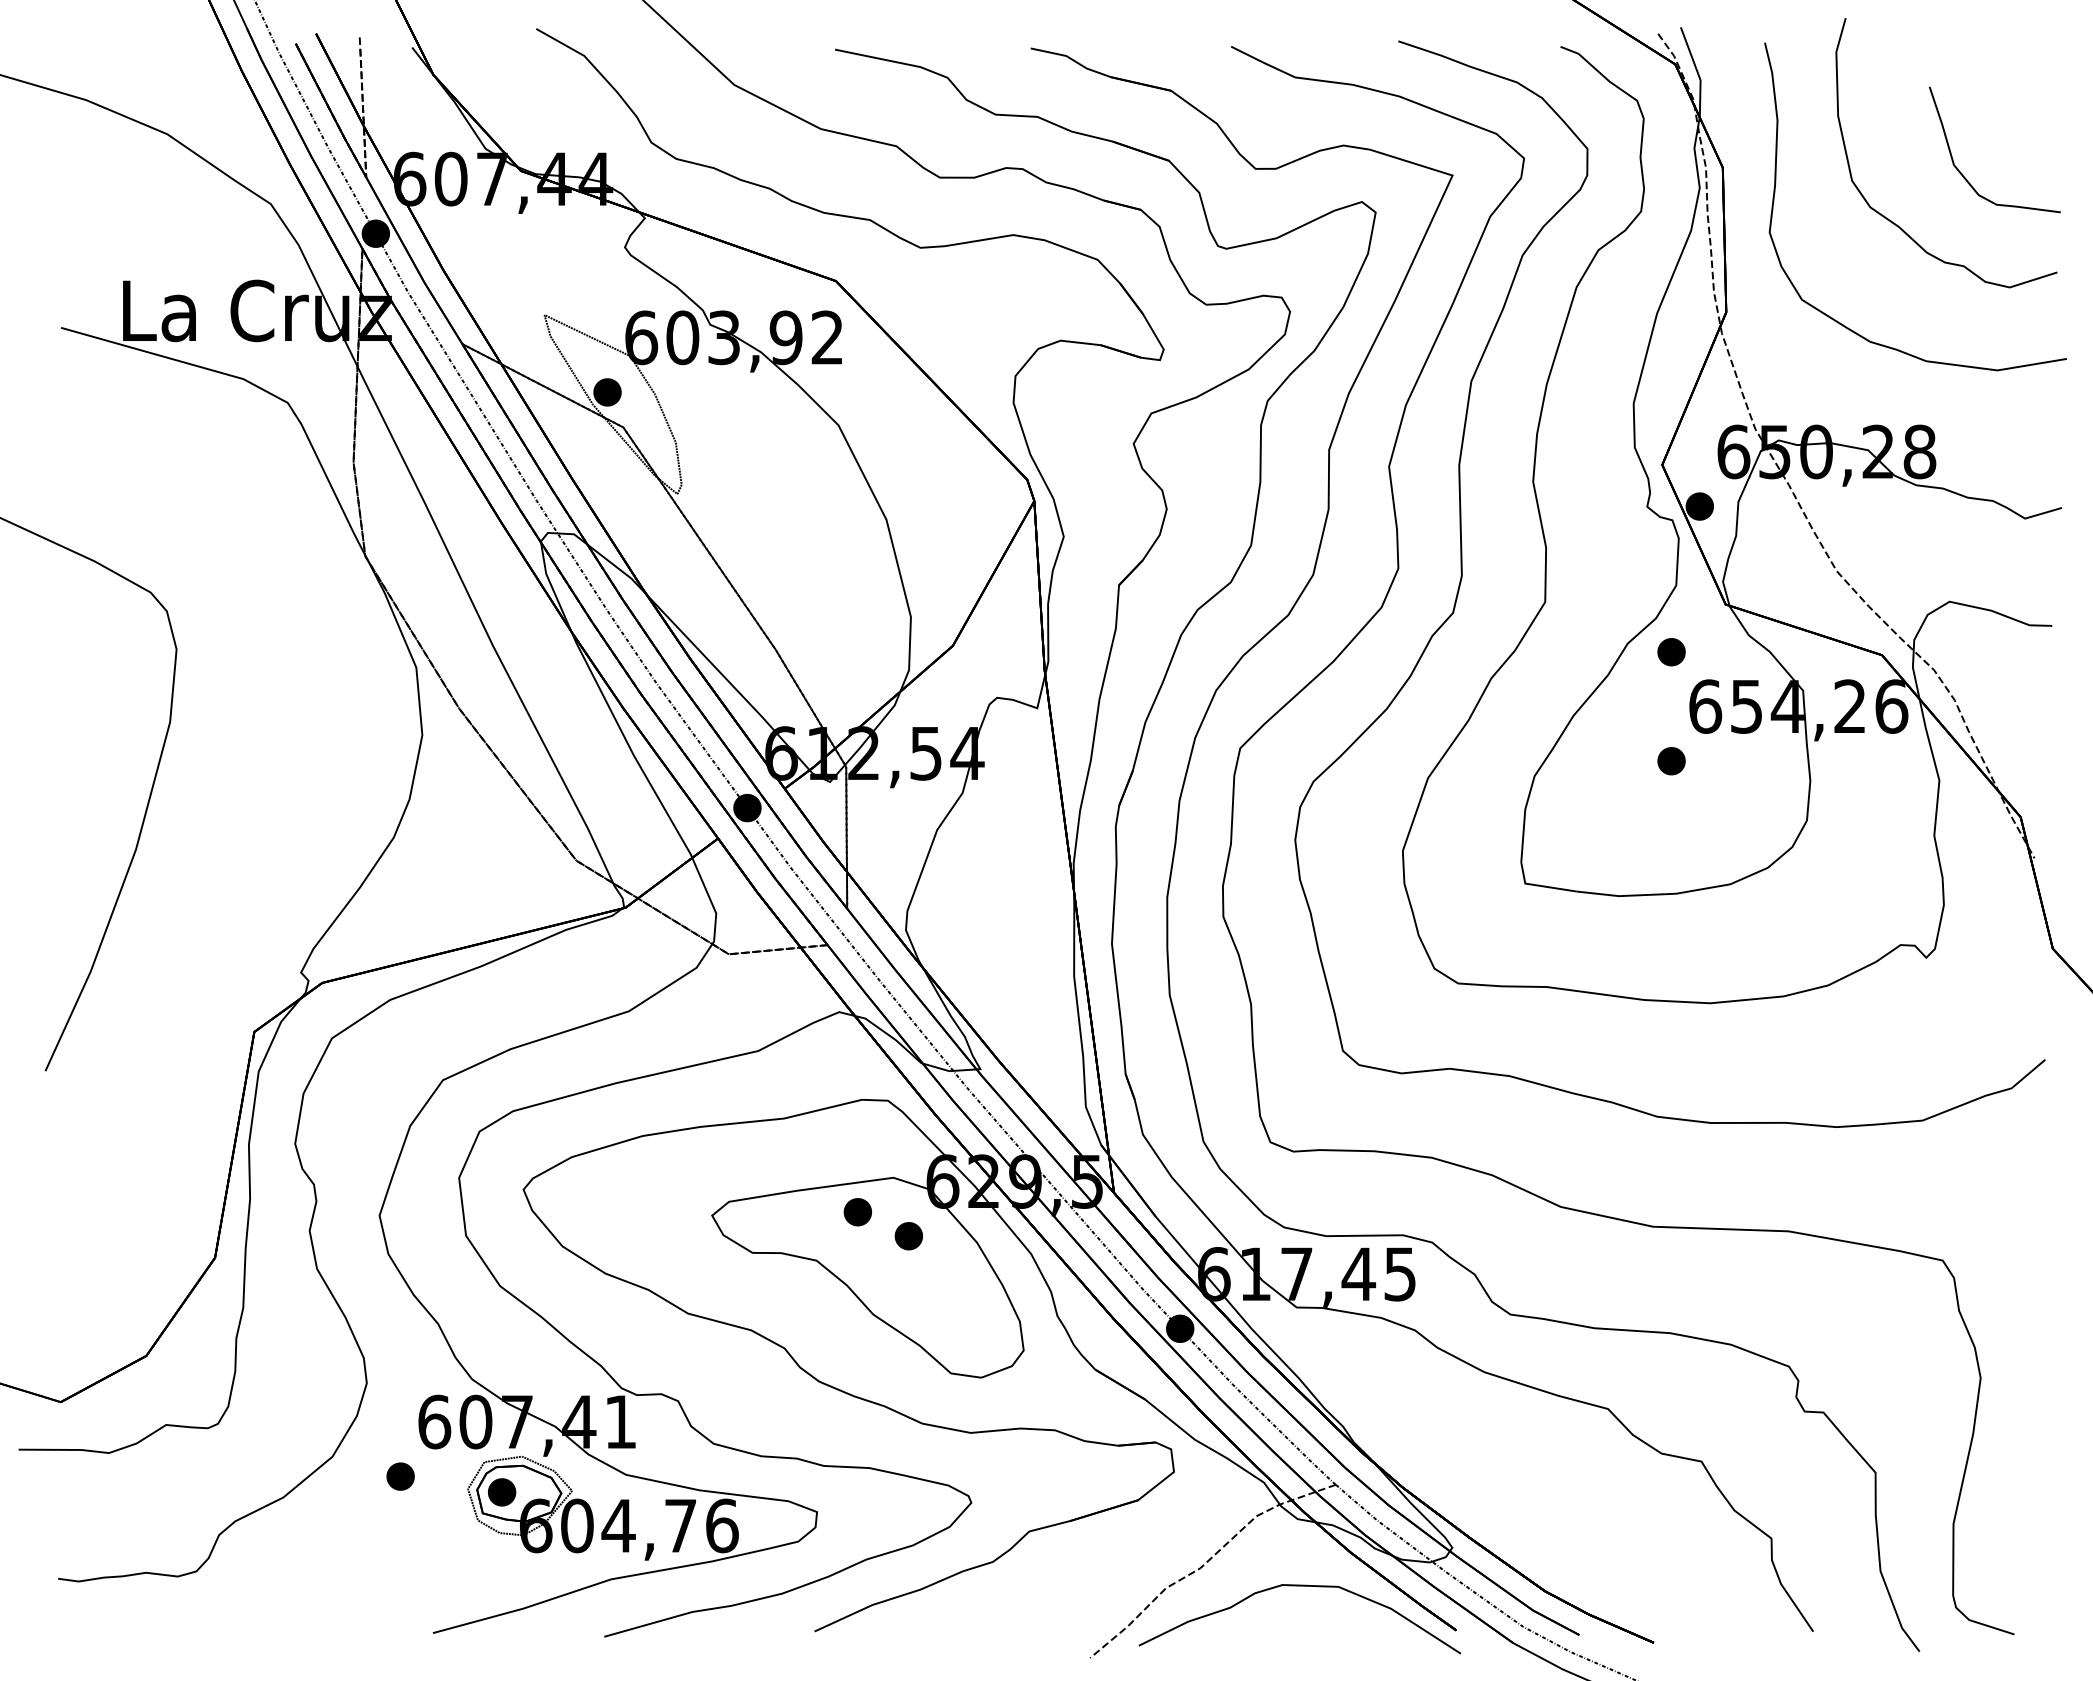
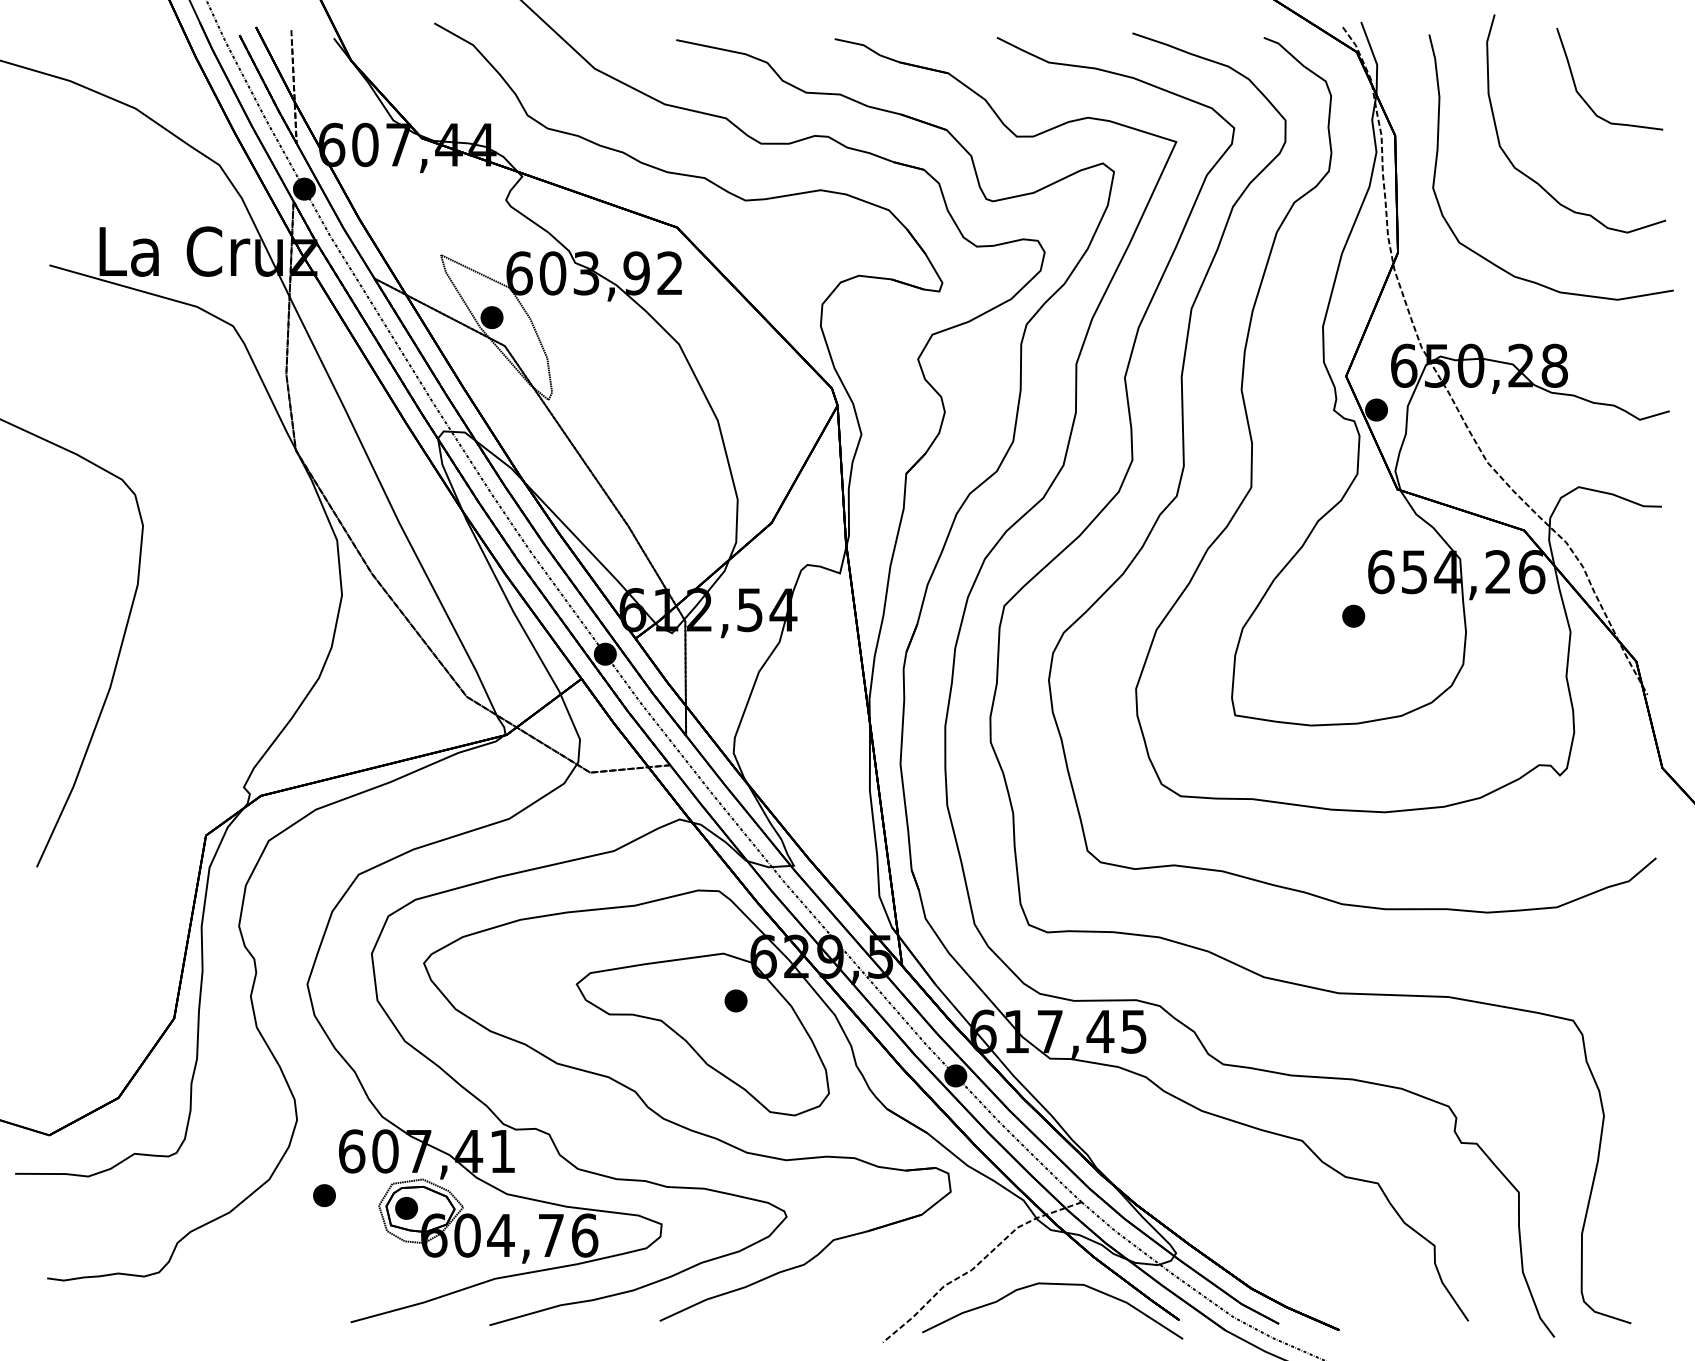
curve: (1962, 173) -> (1583, 98), moved
part: (1671, 652) -> (1353, 528), removed
part: (857, 1212) -> (694, 981), removed

